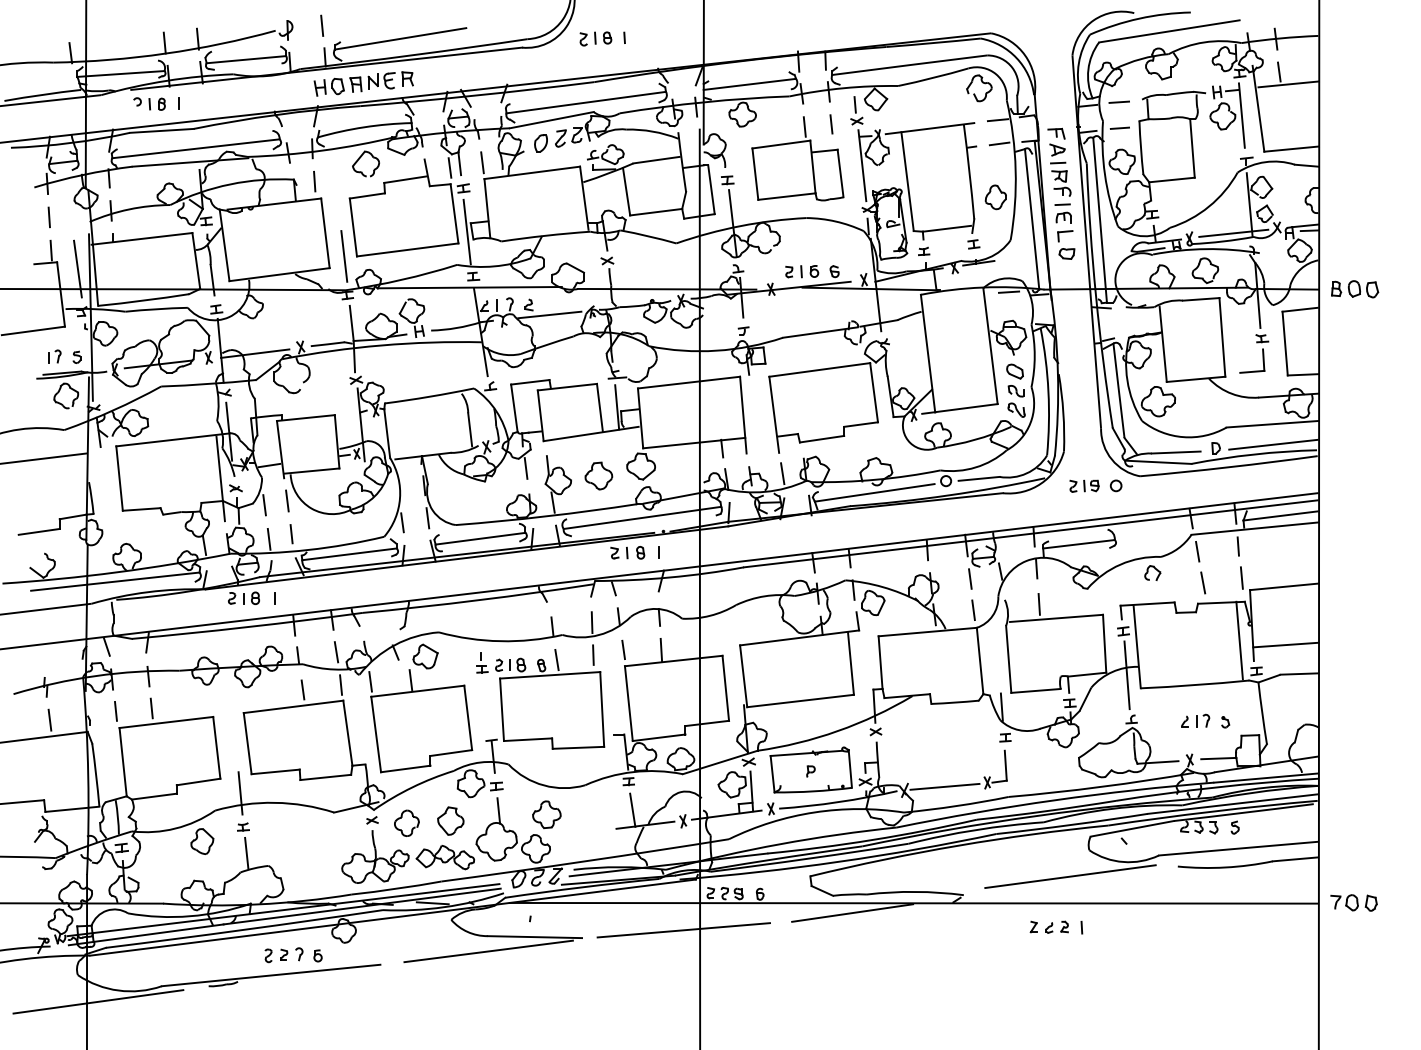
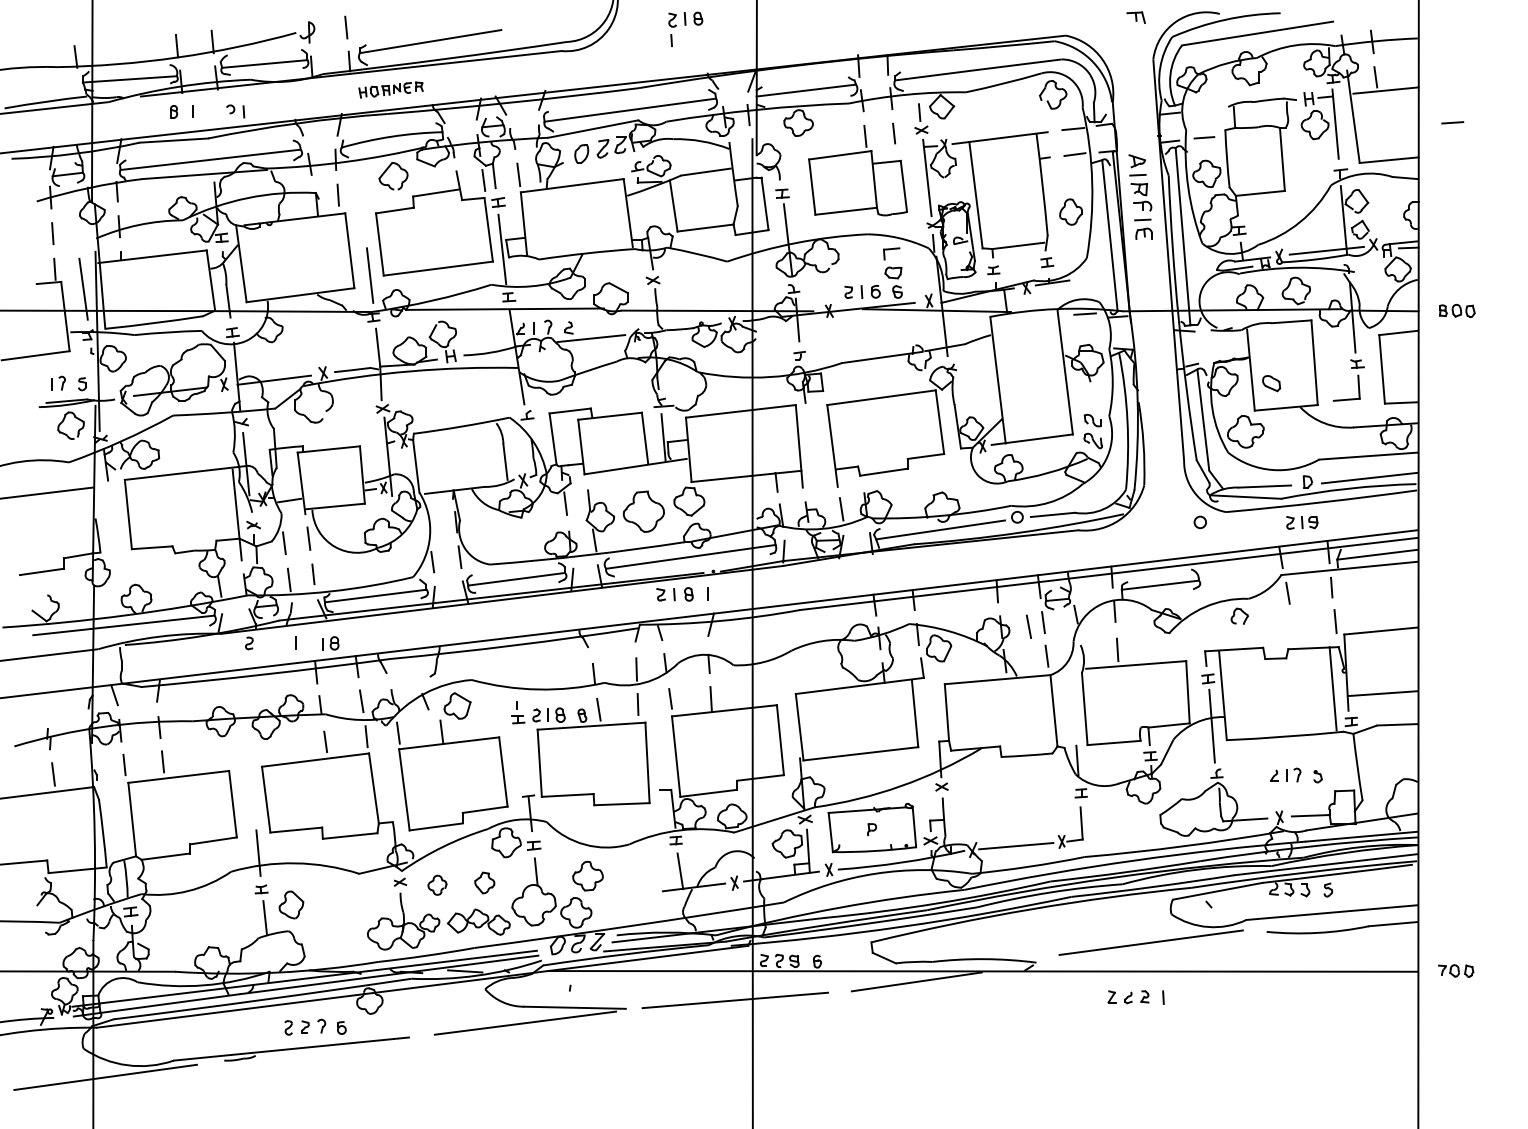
part: (595, 38) -> (685, 19), moved
part: (363, 83) -> (390, 89), size x0.6
line: (1119, 101) -> (1452, 122), moved
part: (141, 103) -> (235, 111), moved
part: (1055, 133) -> (1135, 17), moved
part: (1066, 245) -> (892, 263), moved
part: (1355, 288) -> (1457, 310), size x0.7
part: (1014, 371) -> (1271, 383), moved
part: (598, 475) -> (643, 511), size x1.4
part: (1084, 485) -> (1302, 522), moved
line: (1202, 582) -> (1028, 626), moved
part: (251, 598) -> (330, 643), moved
part: (450, 820) -> (484, 882), size x0.7
part: (406, 822) -> (437, 884), size x0.7
part: (202, 841) -> (291, 904), moved
part: (1353, 902) -> (1455, 970), size x0.7

